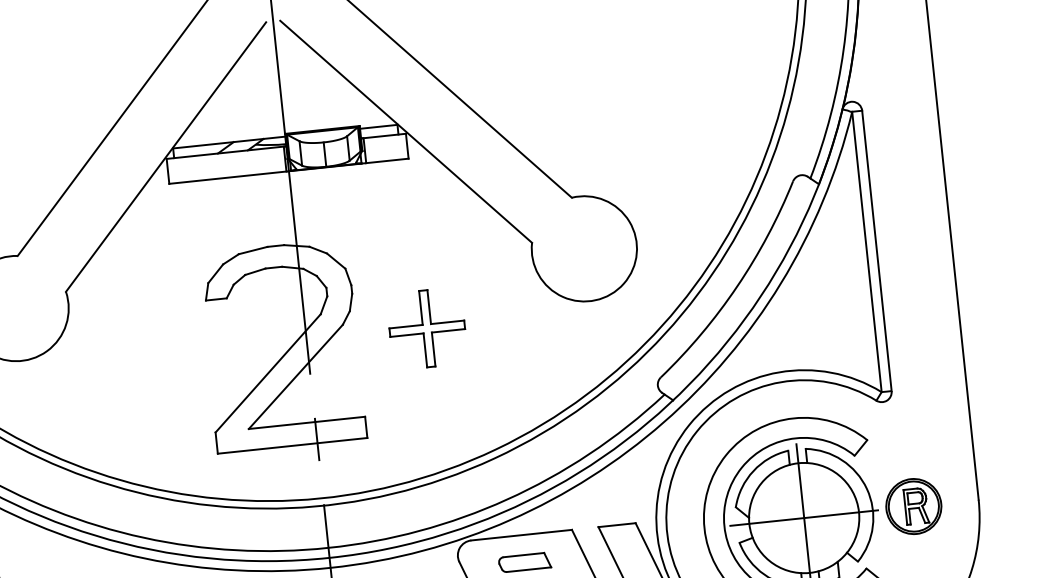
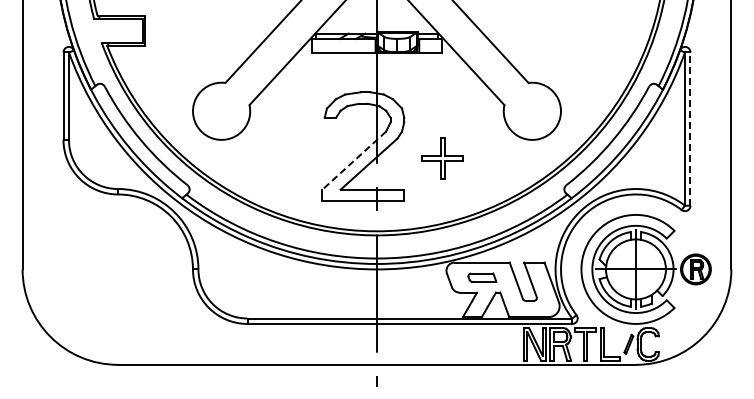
line: (877, 251) -> (690, 129), solid -> dashed
part: (426, 328) -> (442, 158), moved
line: (266, 375) -> (353, 161), solid -> dashed

